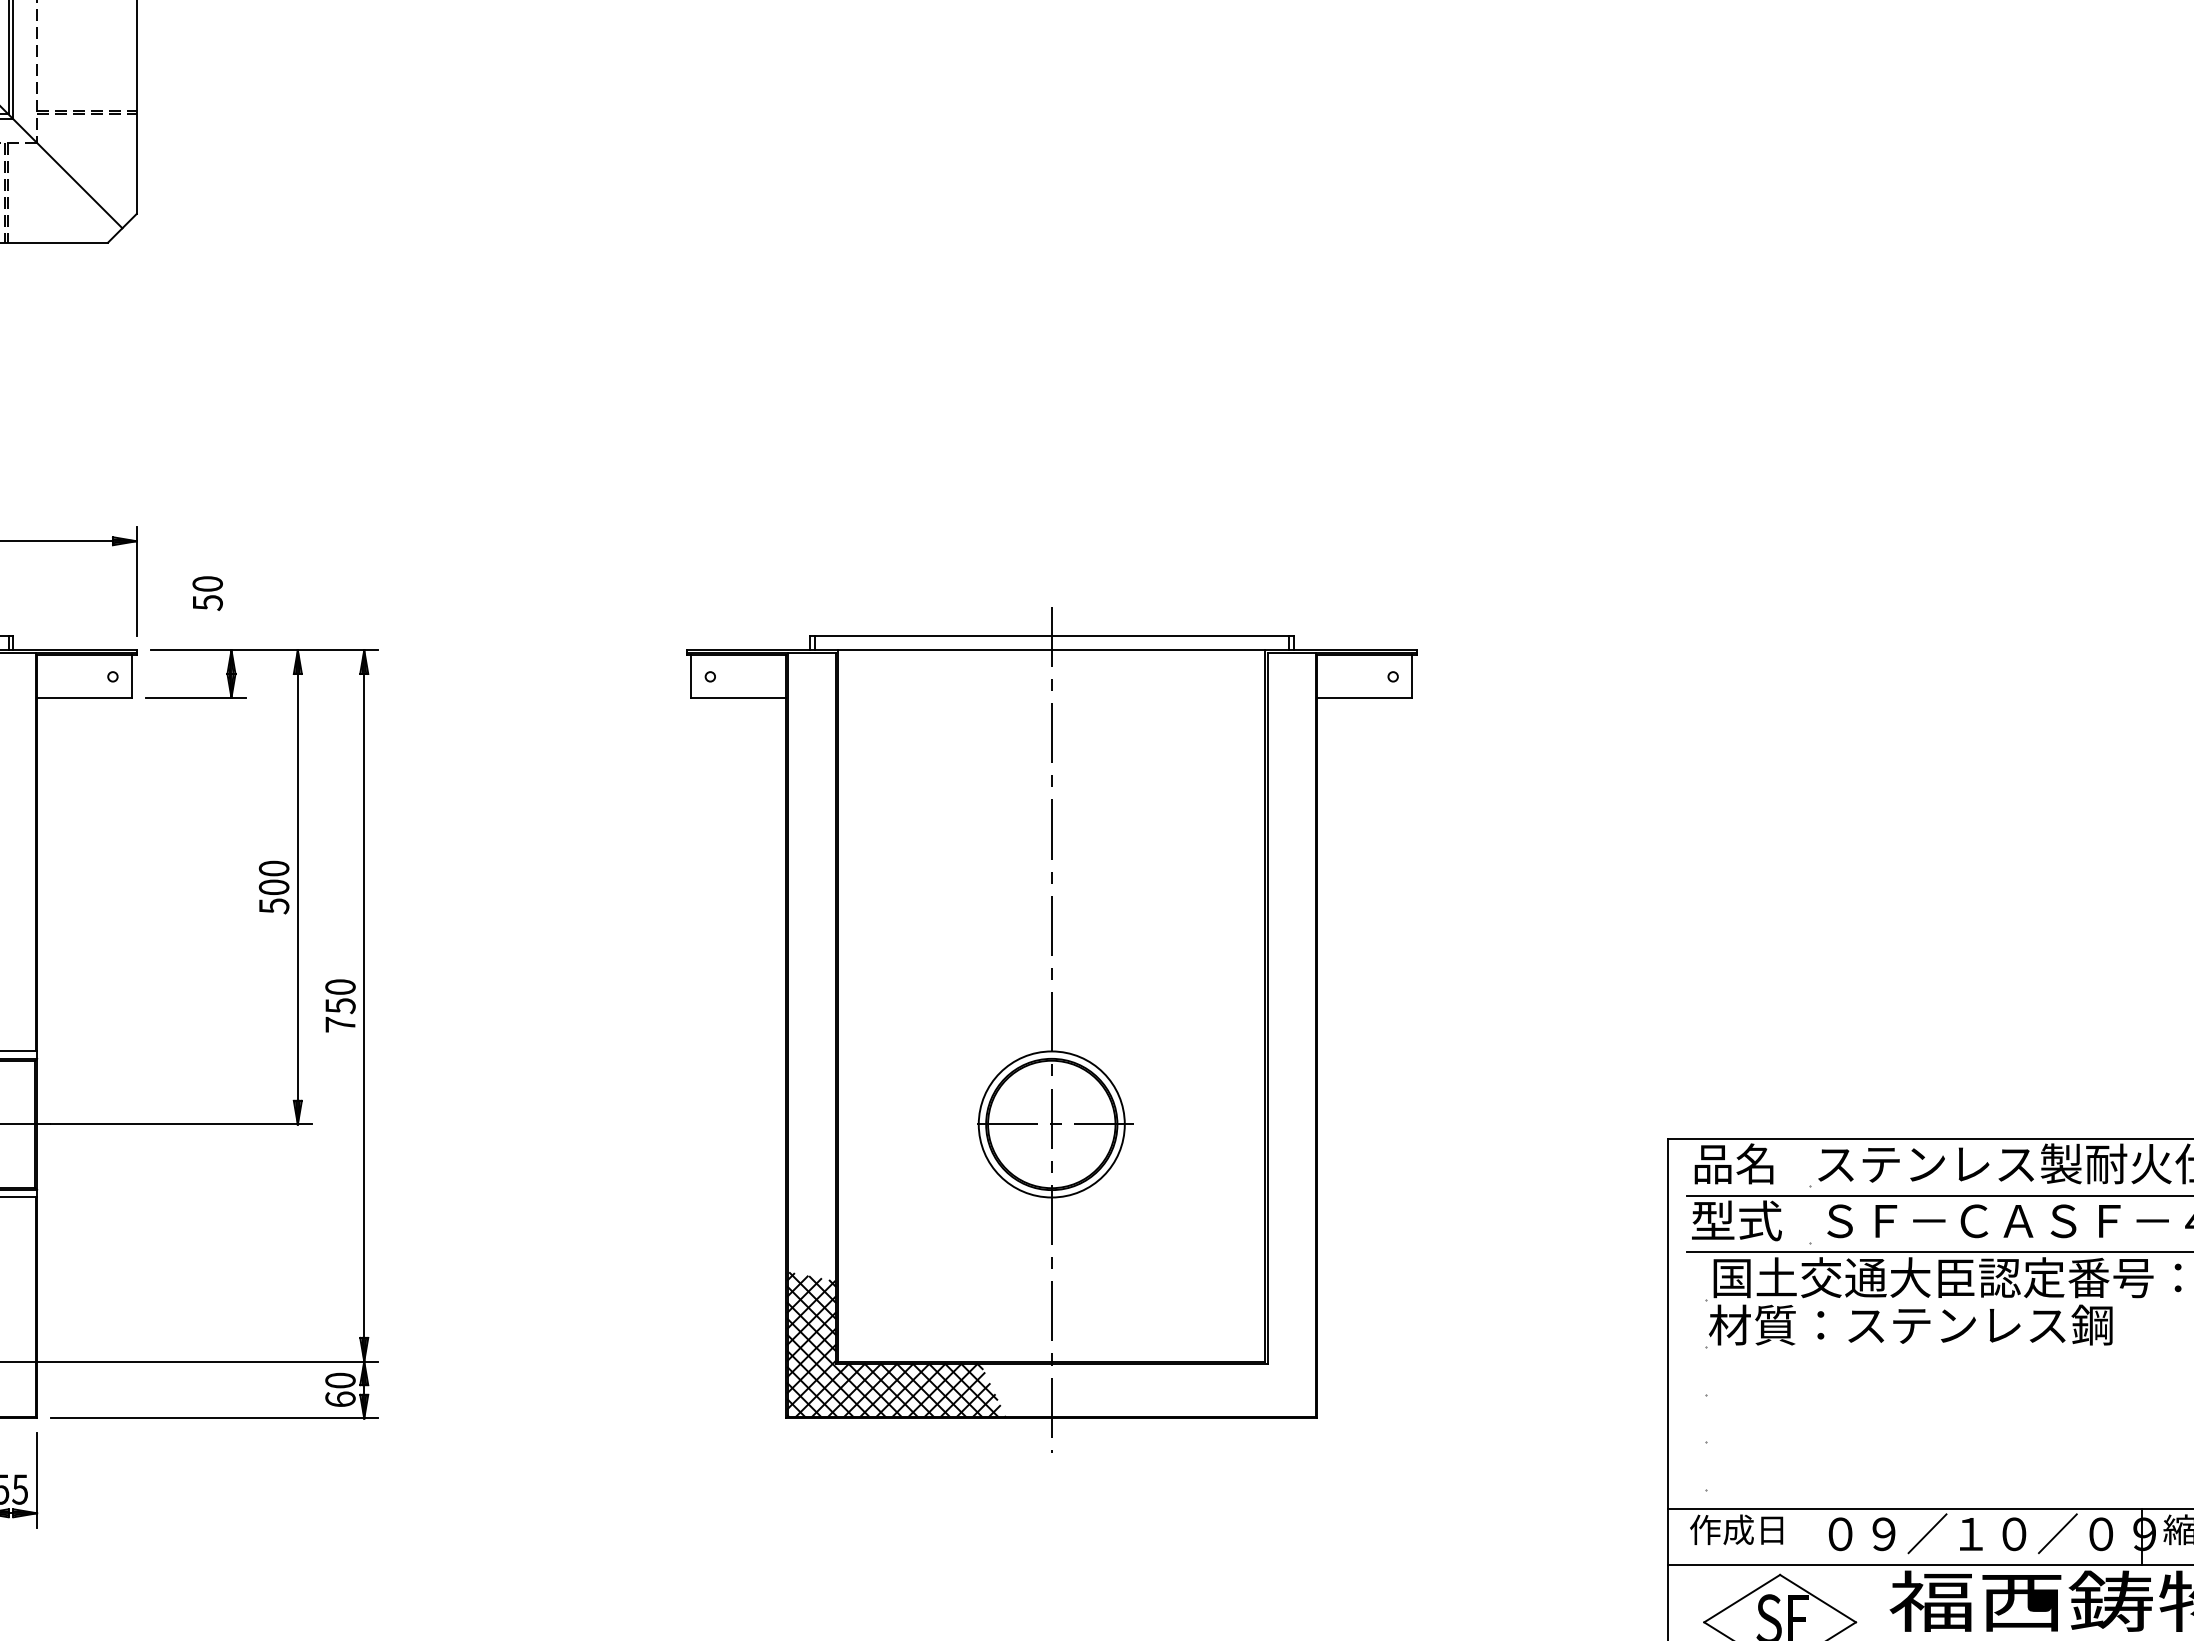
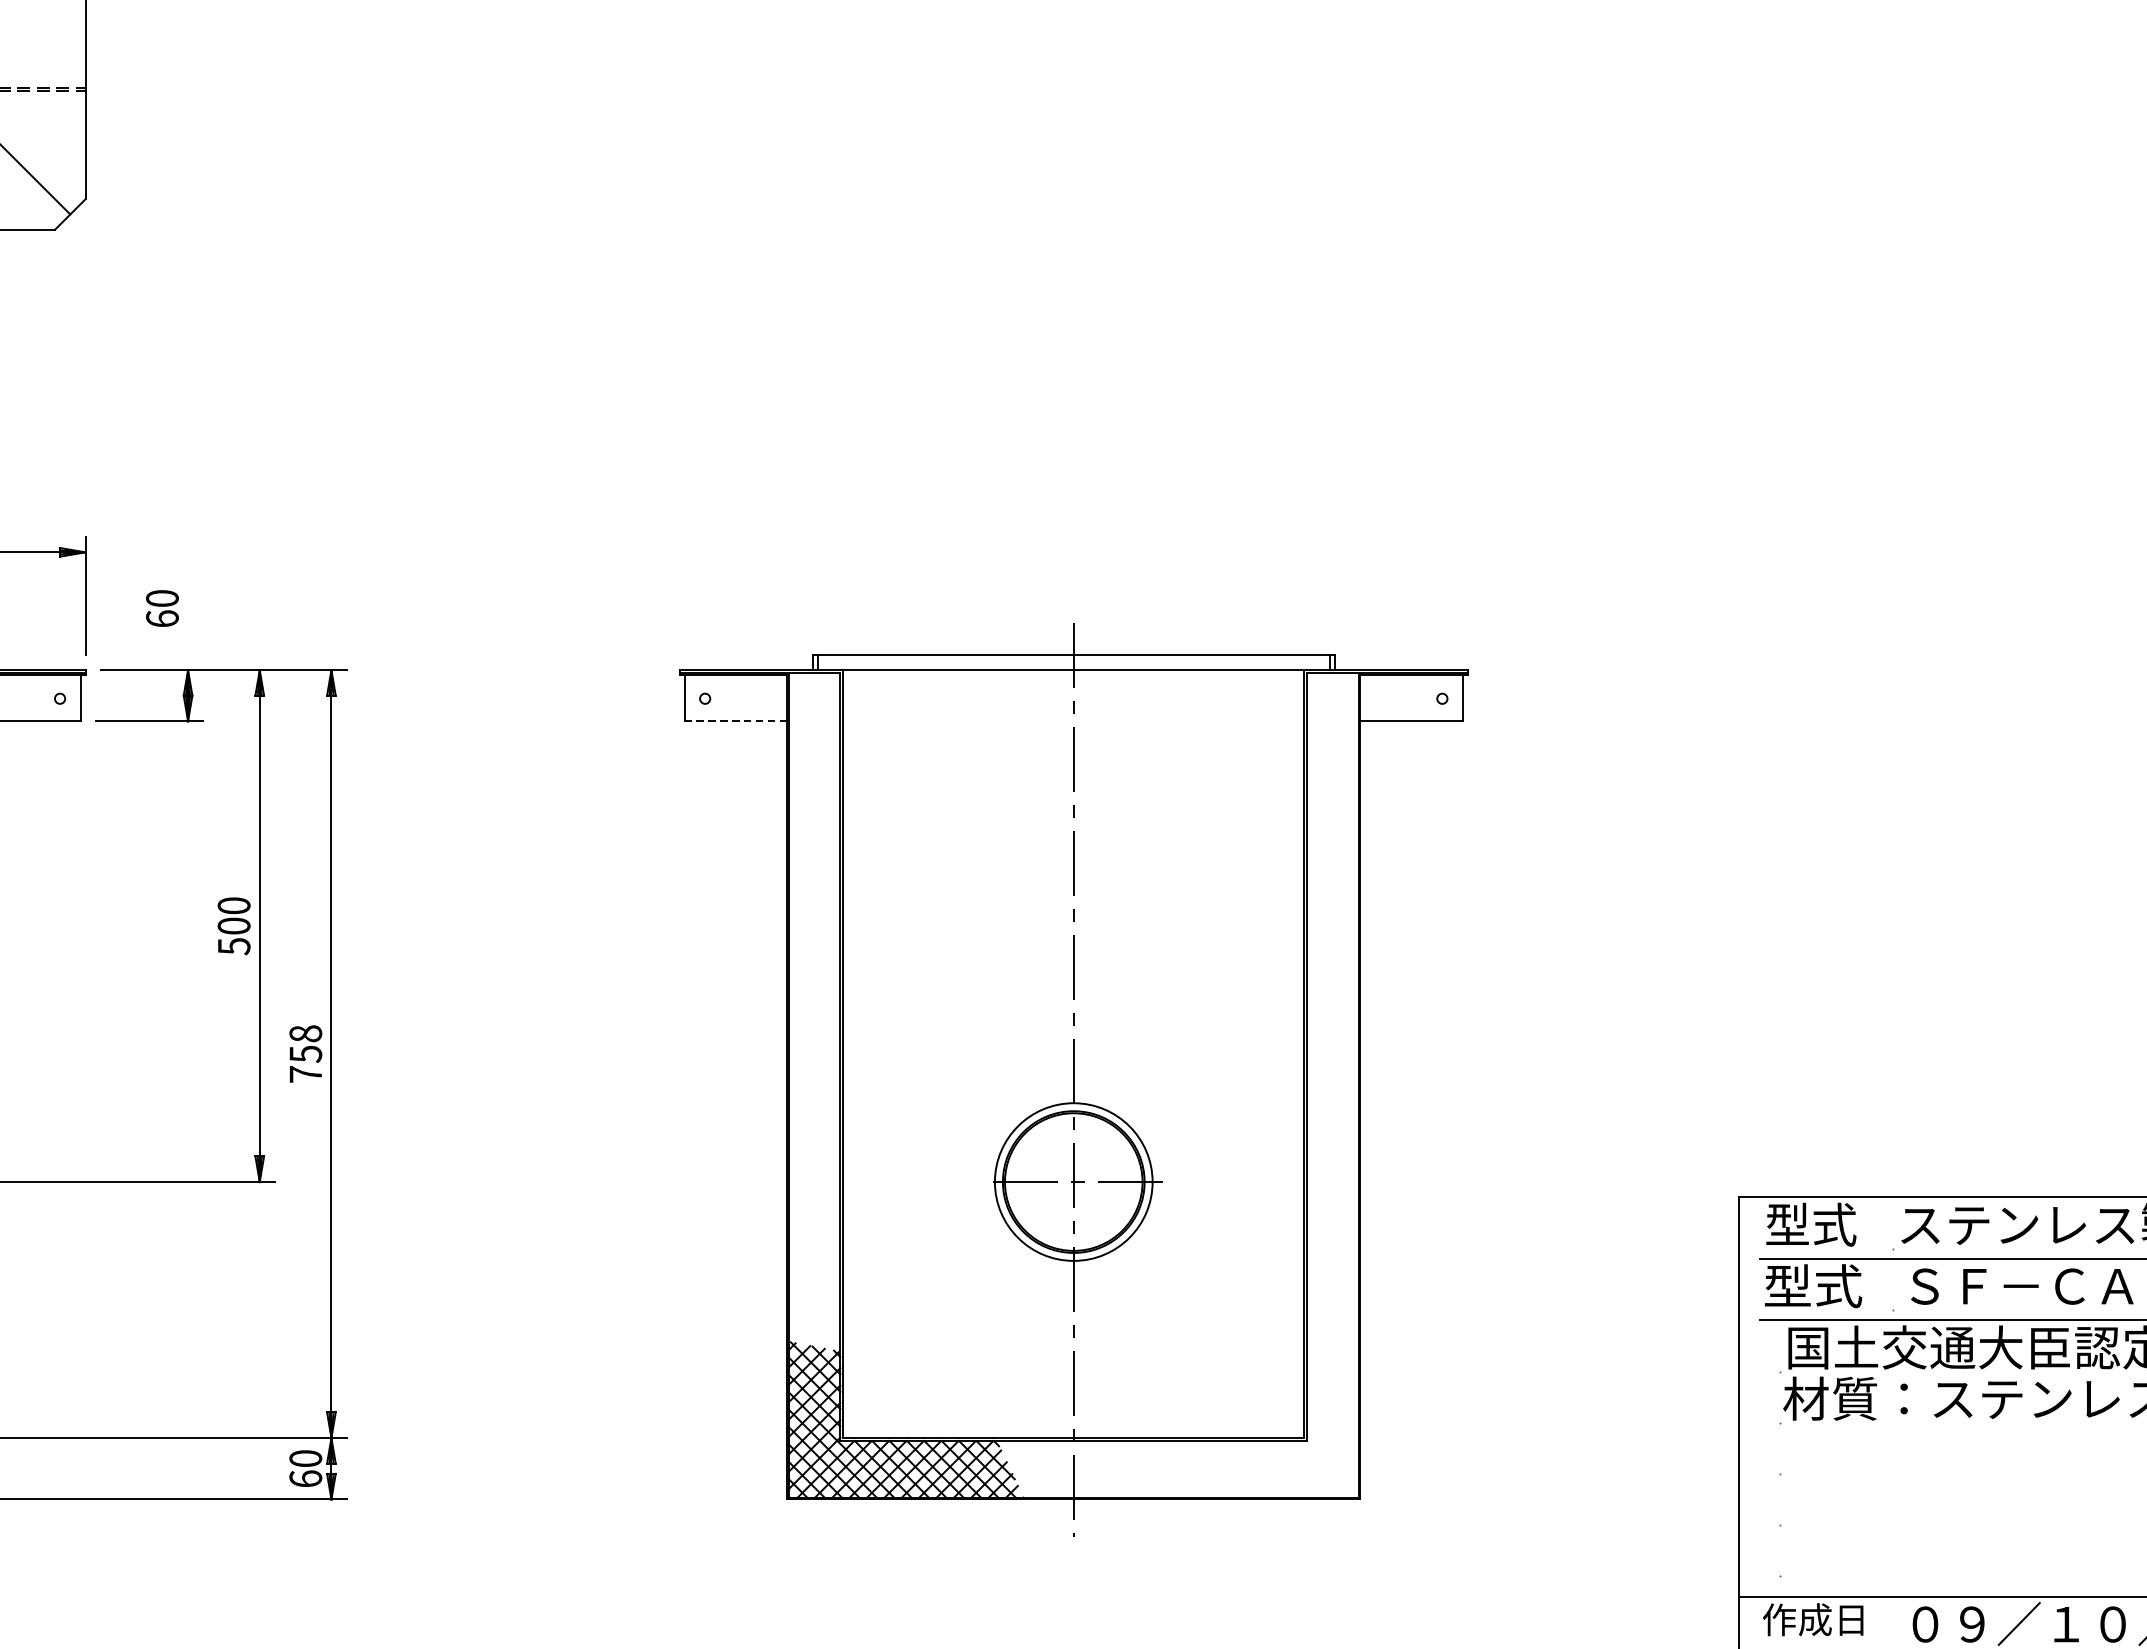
text: (207, 602) -> (162, 618), 50 -> 60
line: (738, 697) -> (735, 721), solid -> dashed
text: (340, 986) -> (305, 1033), 750 -> 758
text: (1734, 1163) -> (1810, 1224), 品名 -> 型式

